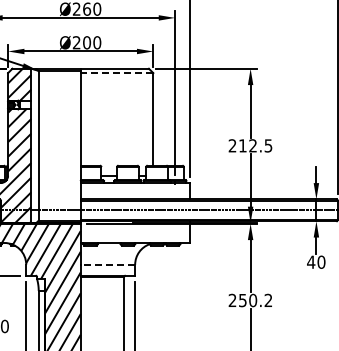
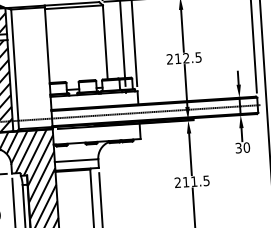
line: (116, 73) -> (73, 7), dashed -> solid
text: (311, 261) -> (238, 147), 40 -> 30
line: (107, 264) -> (76, 160), dashed -> solid
text: (255, 300) -> (196, 181), 250.2 -> 211.5

